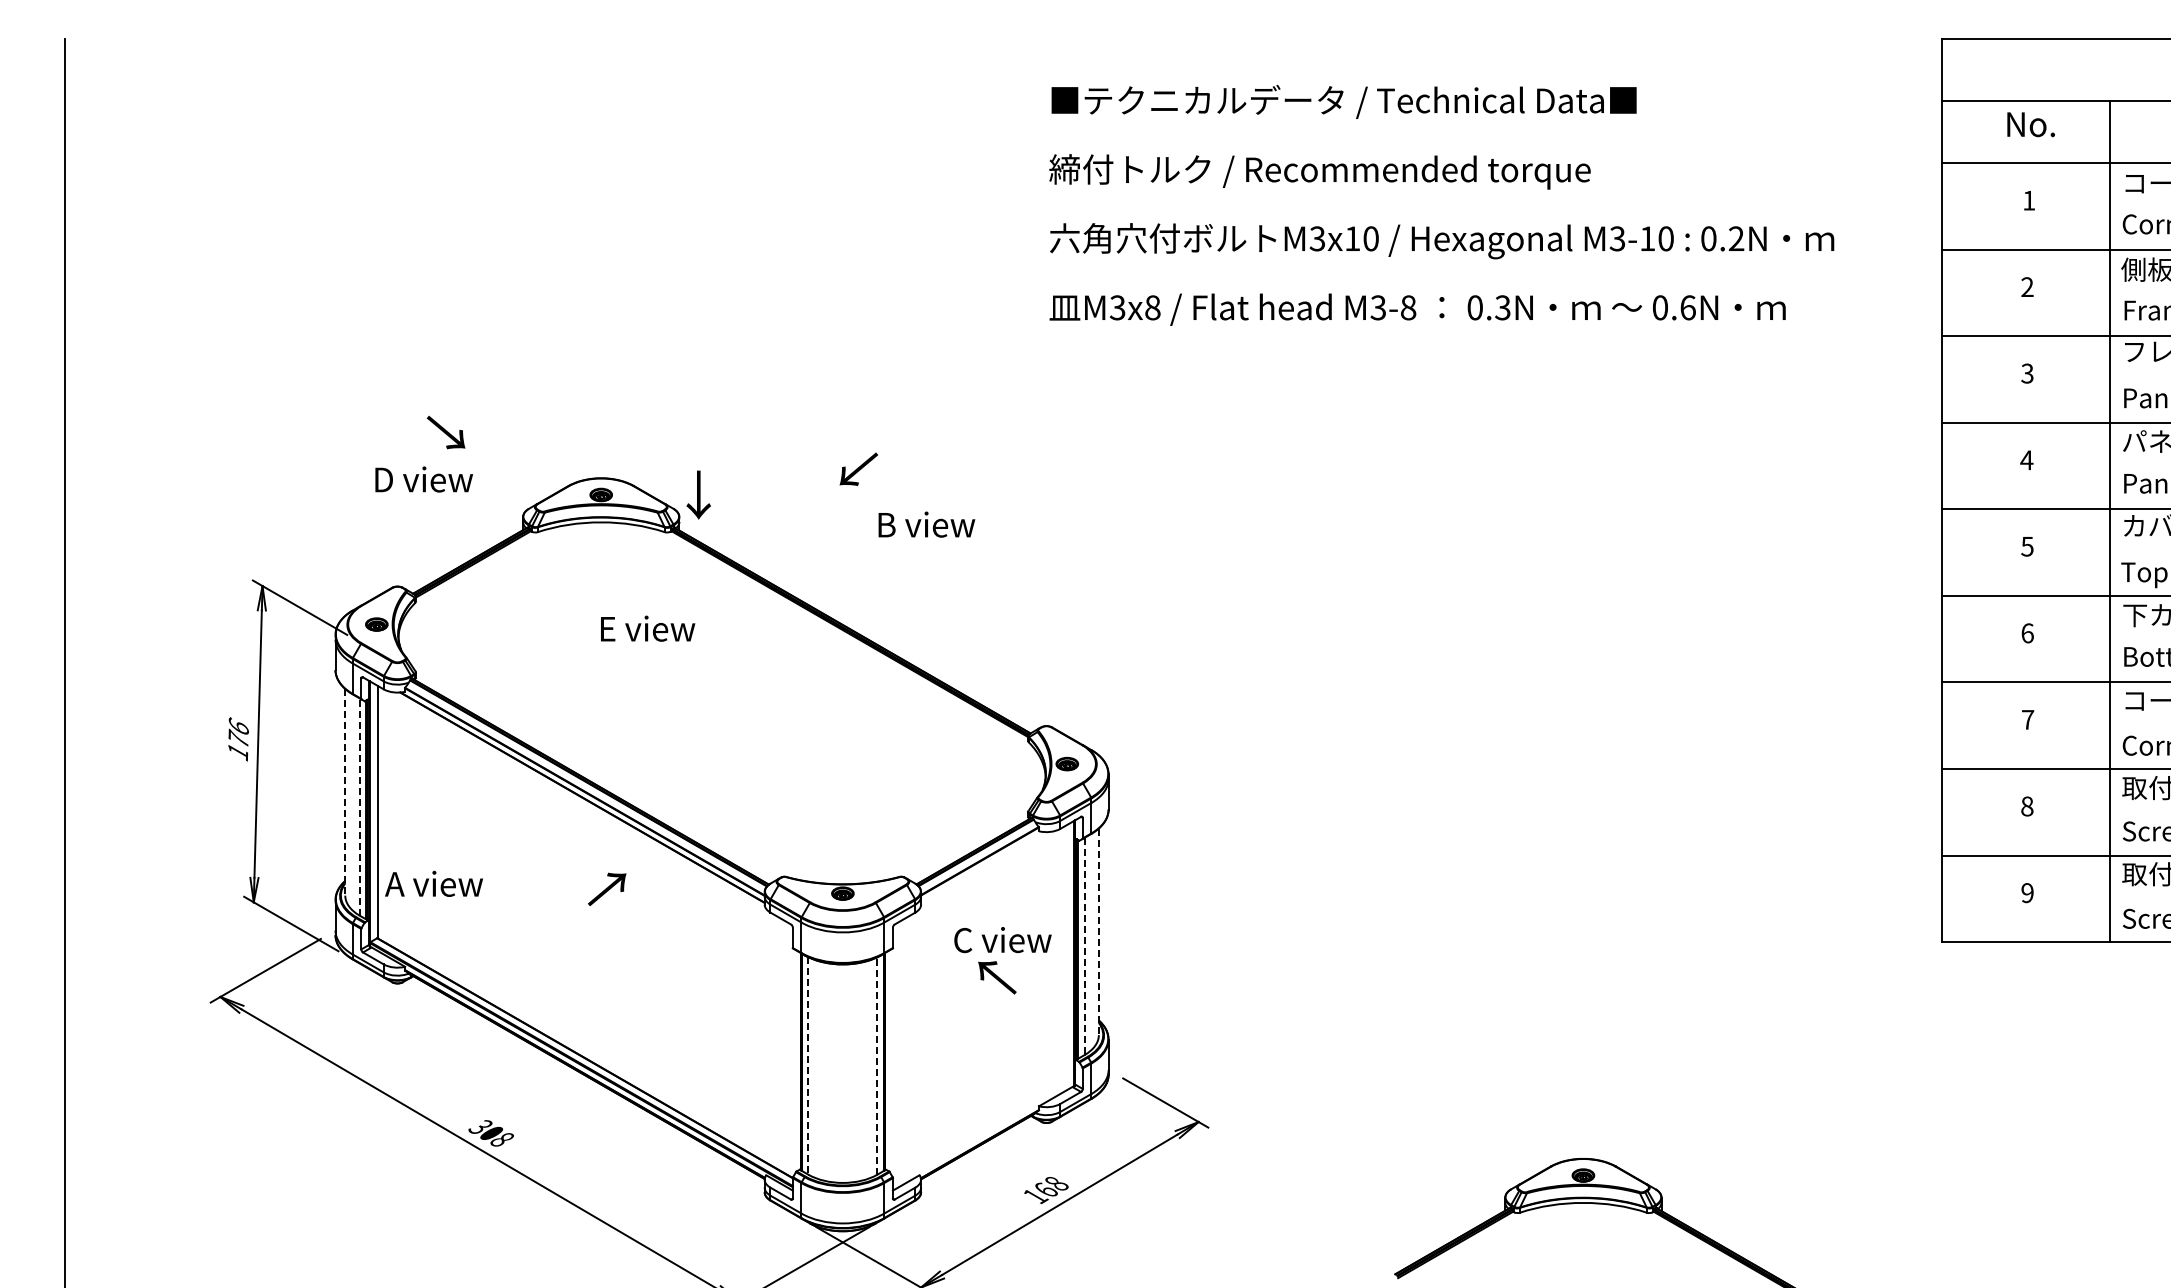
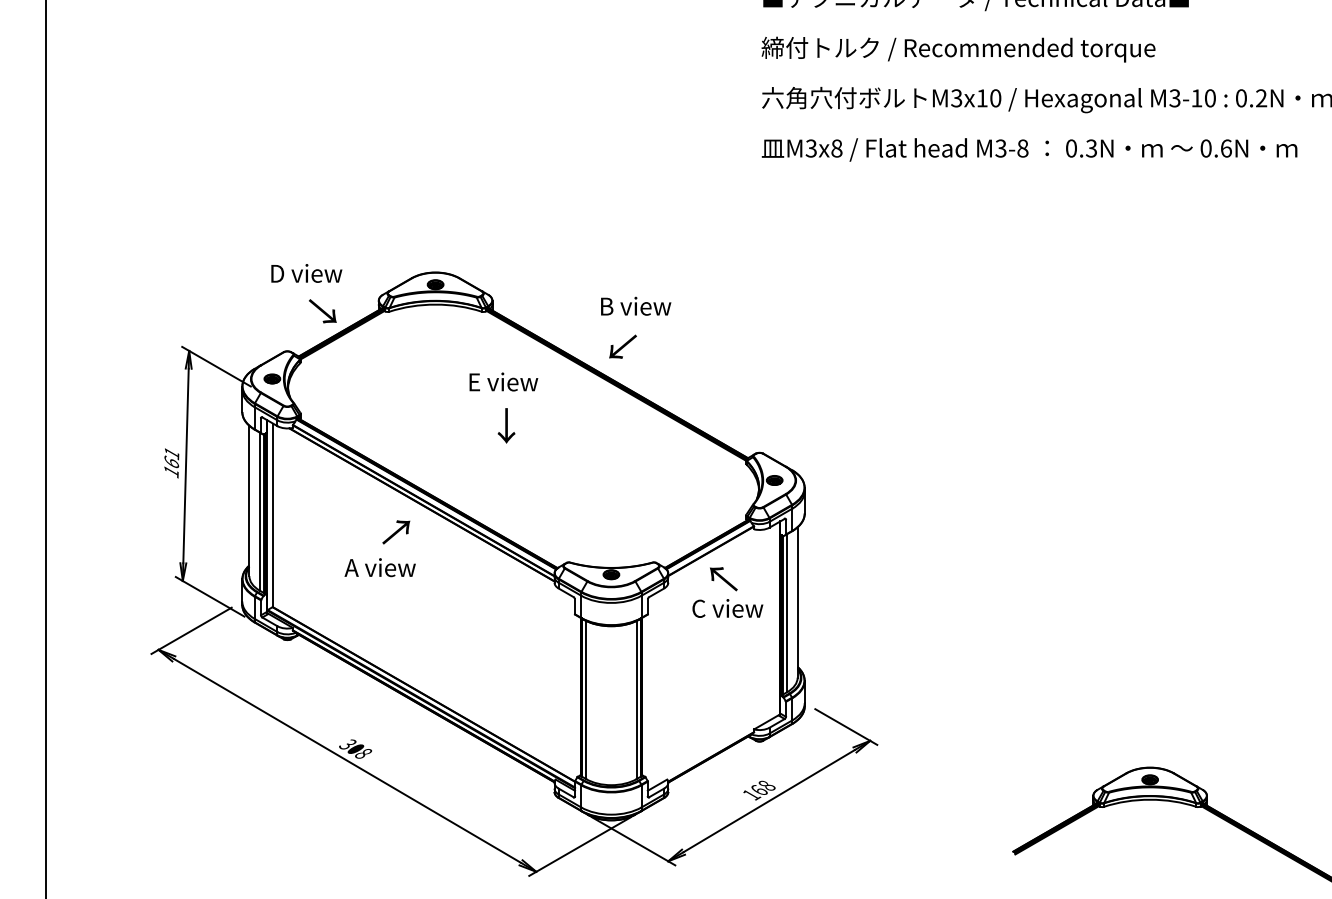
text: (446, 432) -> (323, 311), moved
text: (858, 468) -> (622, 346), moved
text: (698, 494) -> (506, 425), moved
text: (926, 524) -> (635, 306), moved
text: (648, 628) -> (504, 381), moved
text: (238, 732) -> (171, 457), 176 -> 161
line: (345, 792) -> (249, 501), dashed -> solid
line: (359, 806) -> (259, 511), dashed -> solid
text: (433, 883) -> (379, 567), moved
text: (607, 889) -> (396, 532), moved
line: (1098, 932) -> (797, 602), dashed -> solid
line: (1084, 946) -> (787, 613), dashed -> solid
text: (997, 977) -> (723, 578), moved
line: (808, 1065) -> (586, 699), dashed -> solid
line: (877, 1065) -> (636, 699), dashed -> solid

